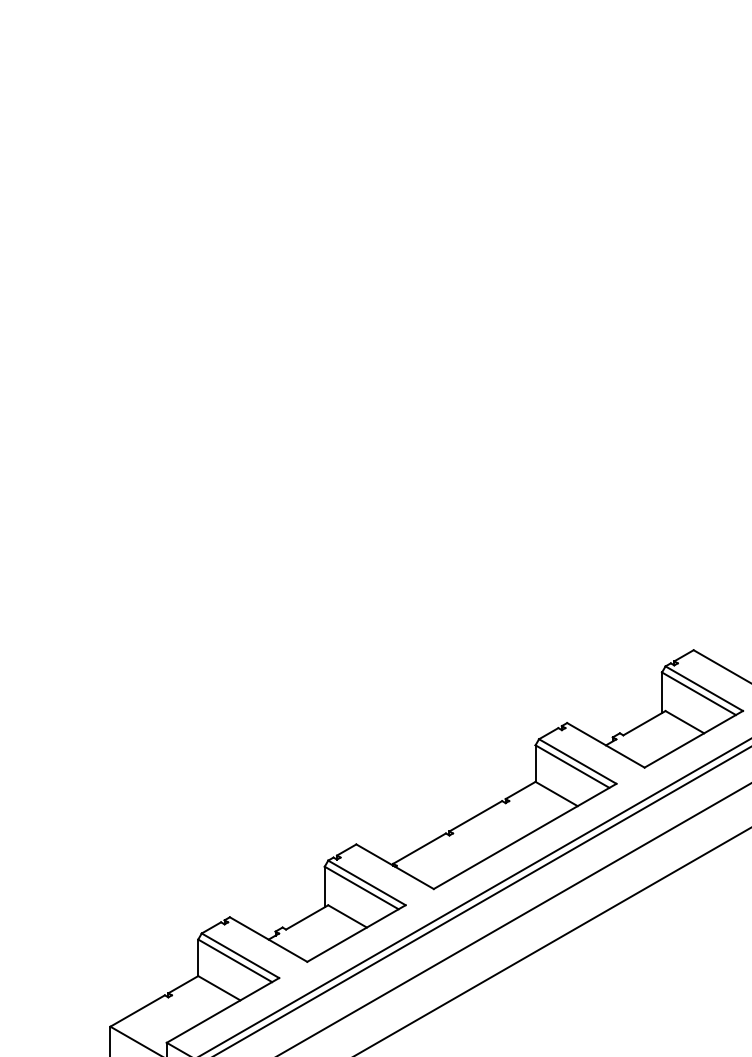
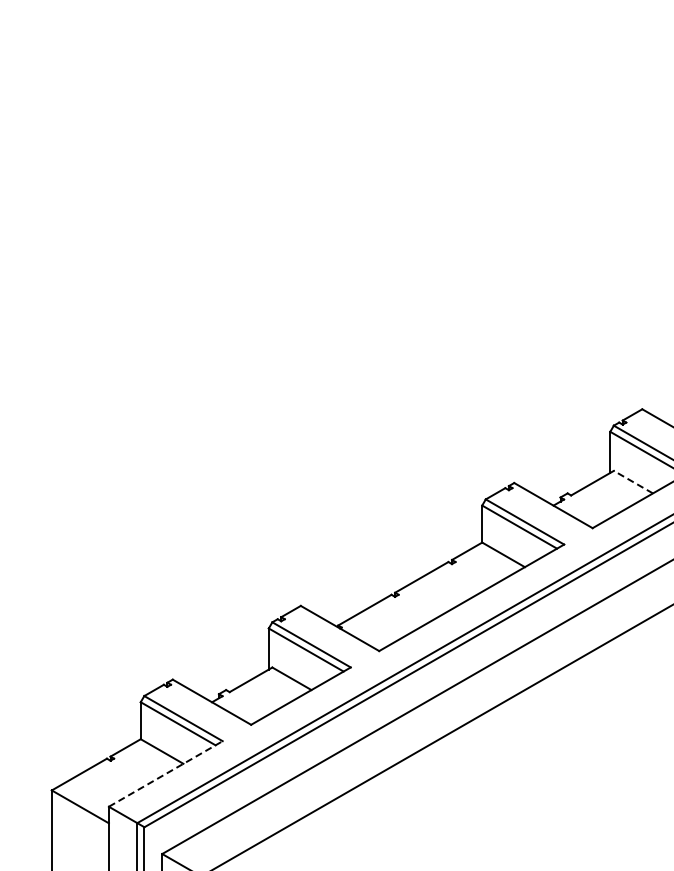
line: (684, 721) -> (633, 481), solid -> dashed
line: (223, 1010) -> (166, 774), solid -> dashed

